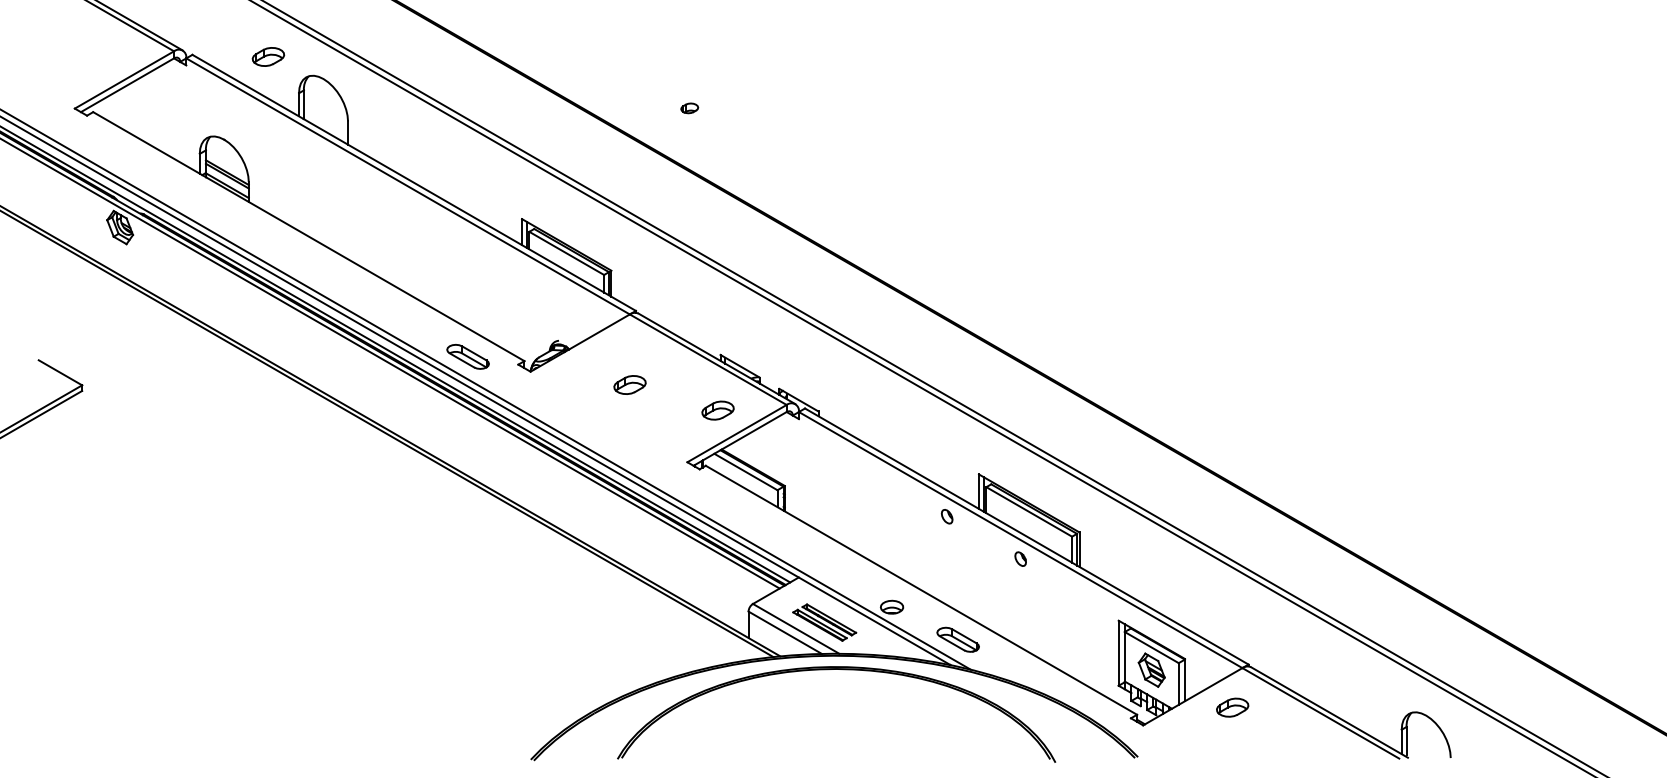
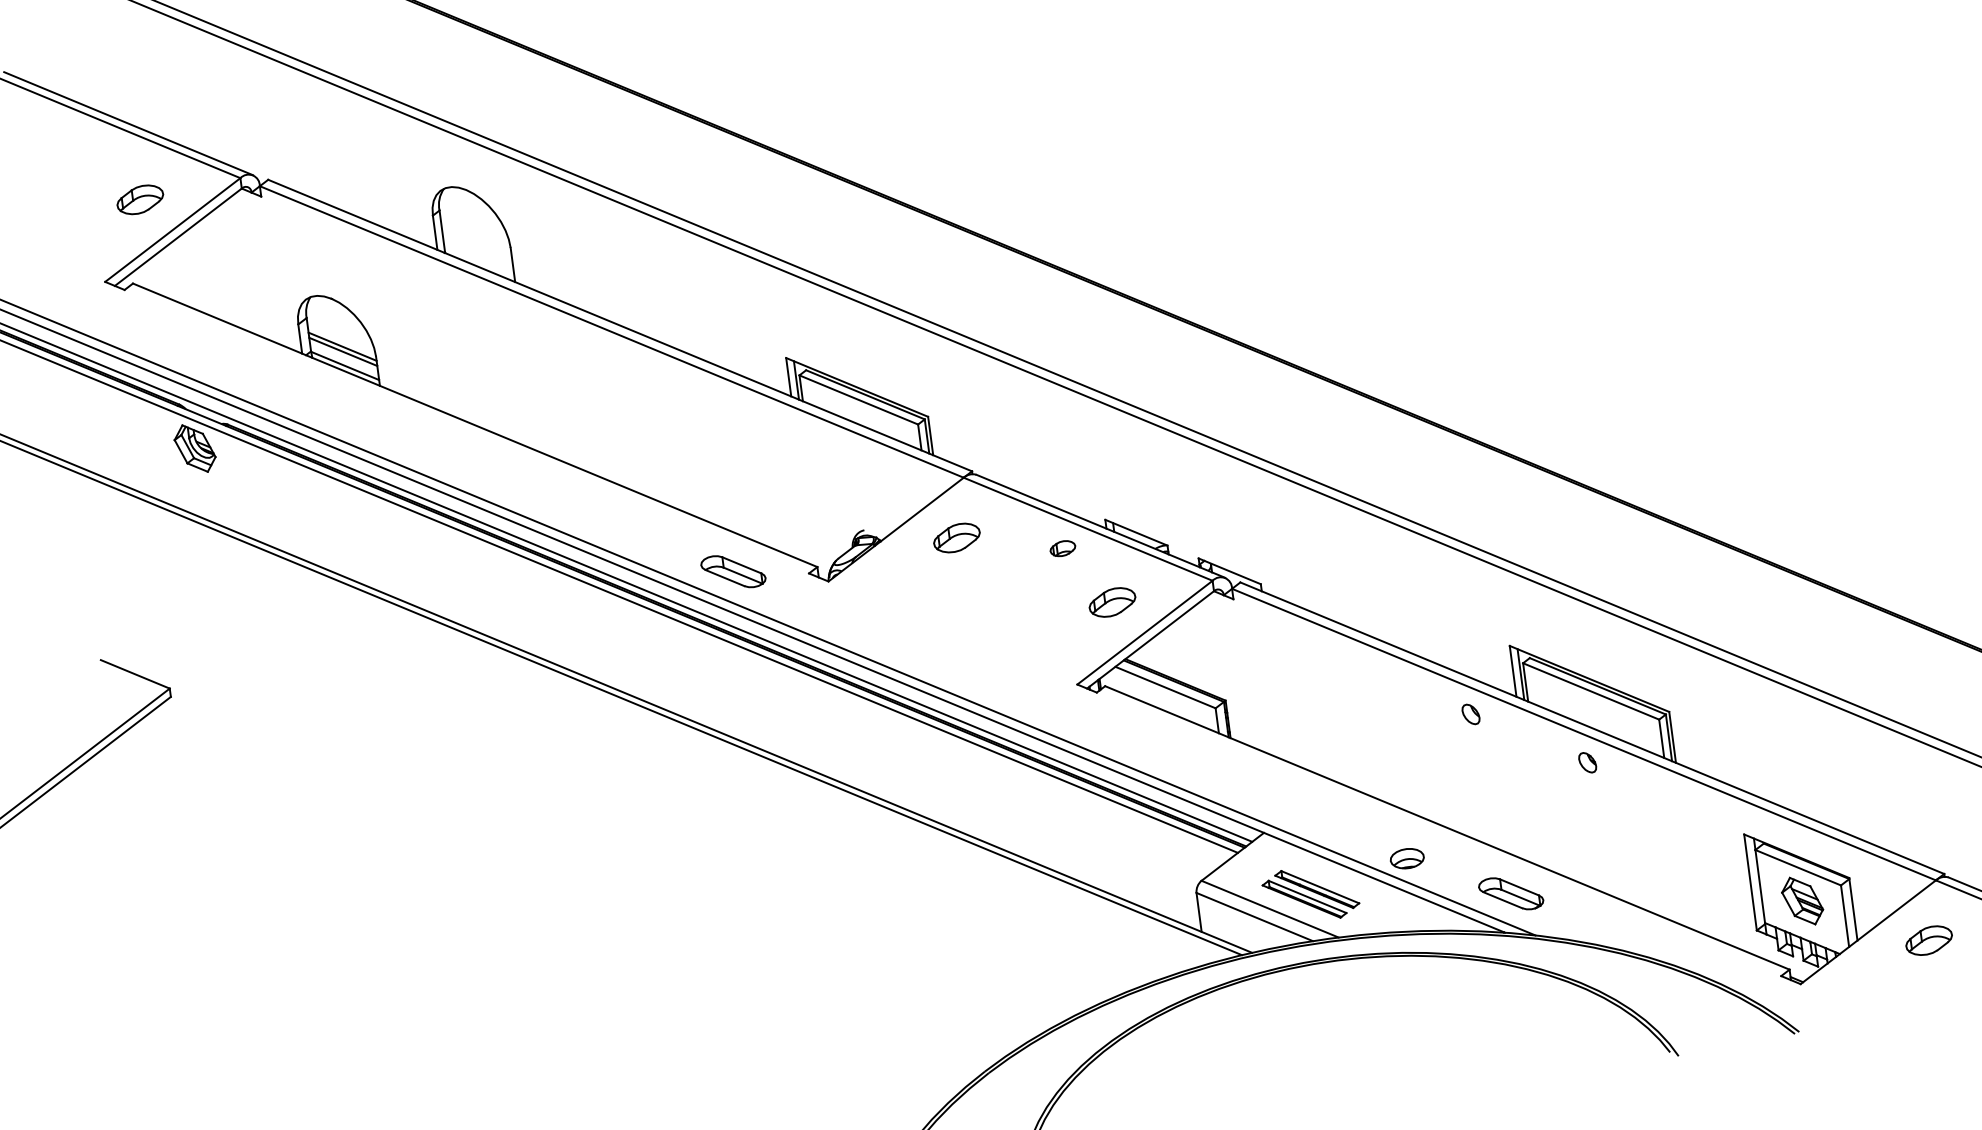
part: (268, 56) -> (140, 199), moved
part: (689, 108) -> (1062, 548), moved
part: (629, 384) -> (956, 537), moved

